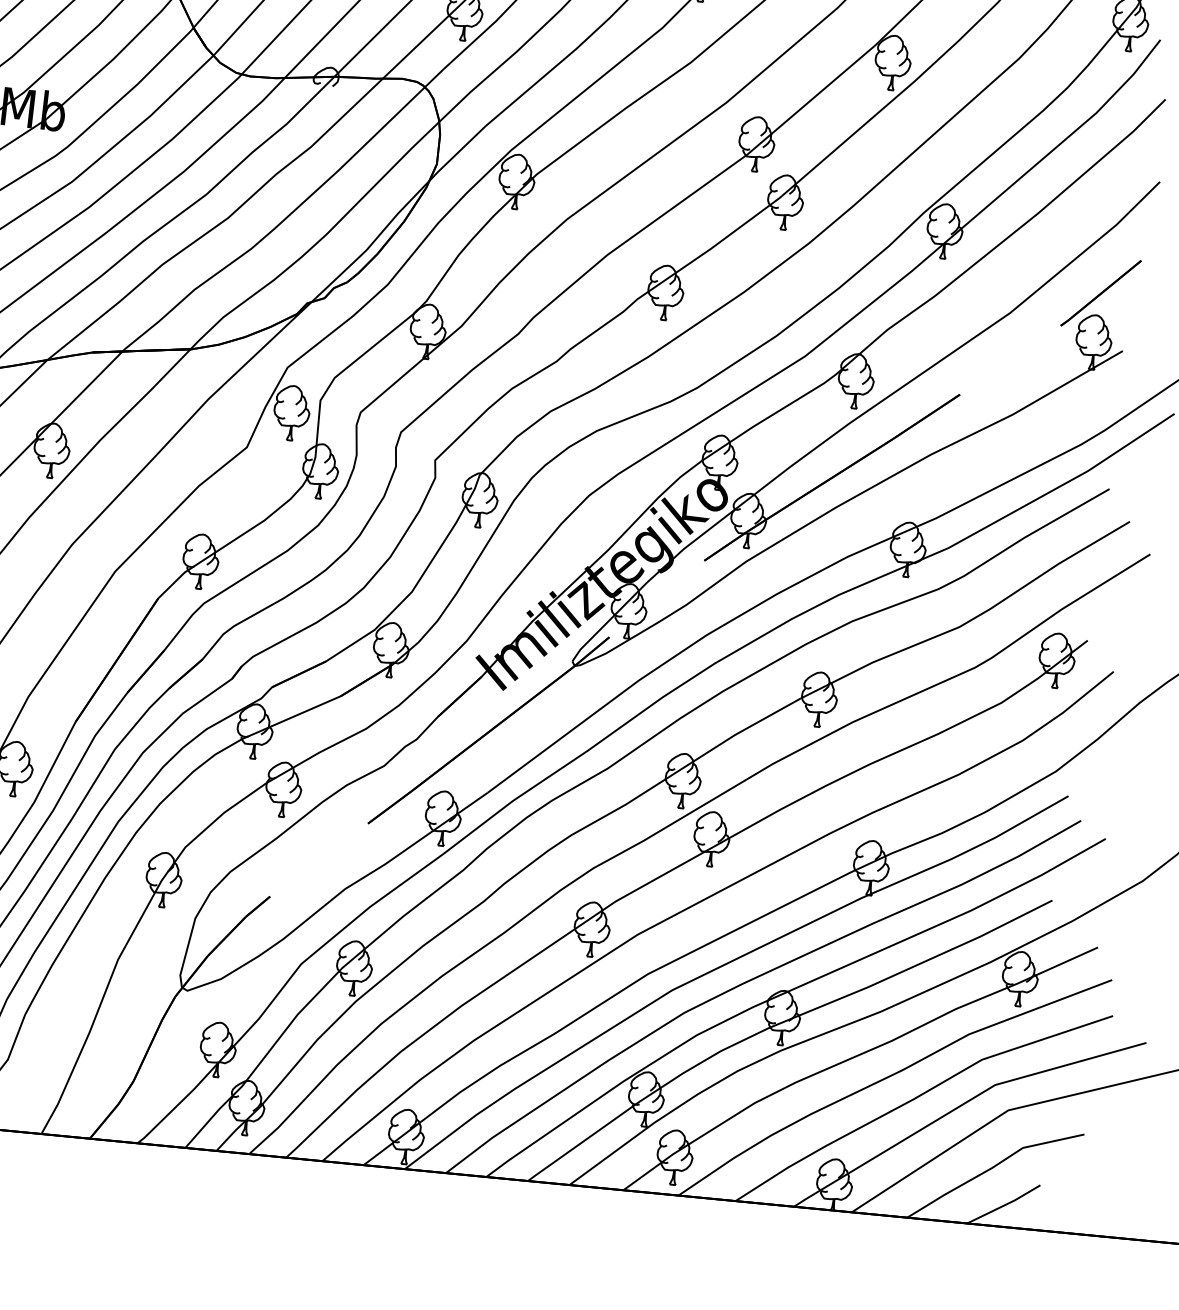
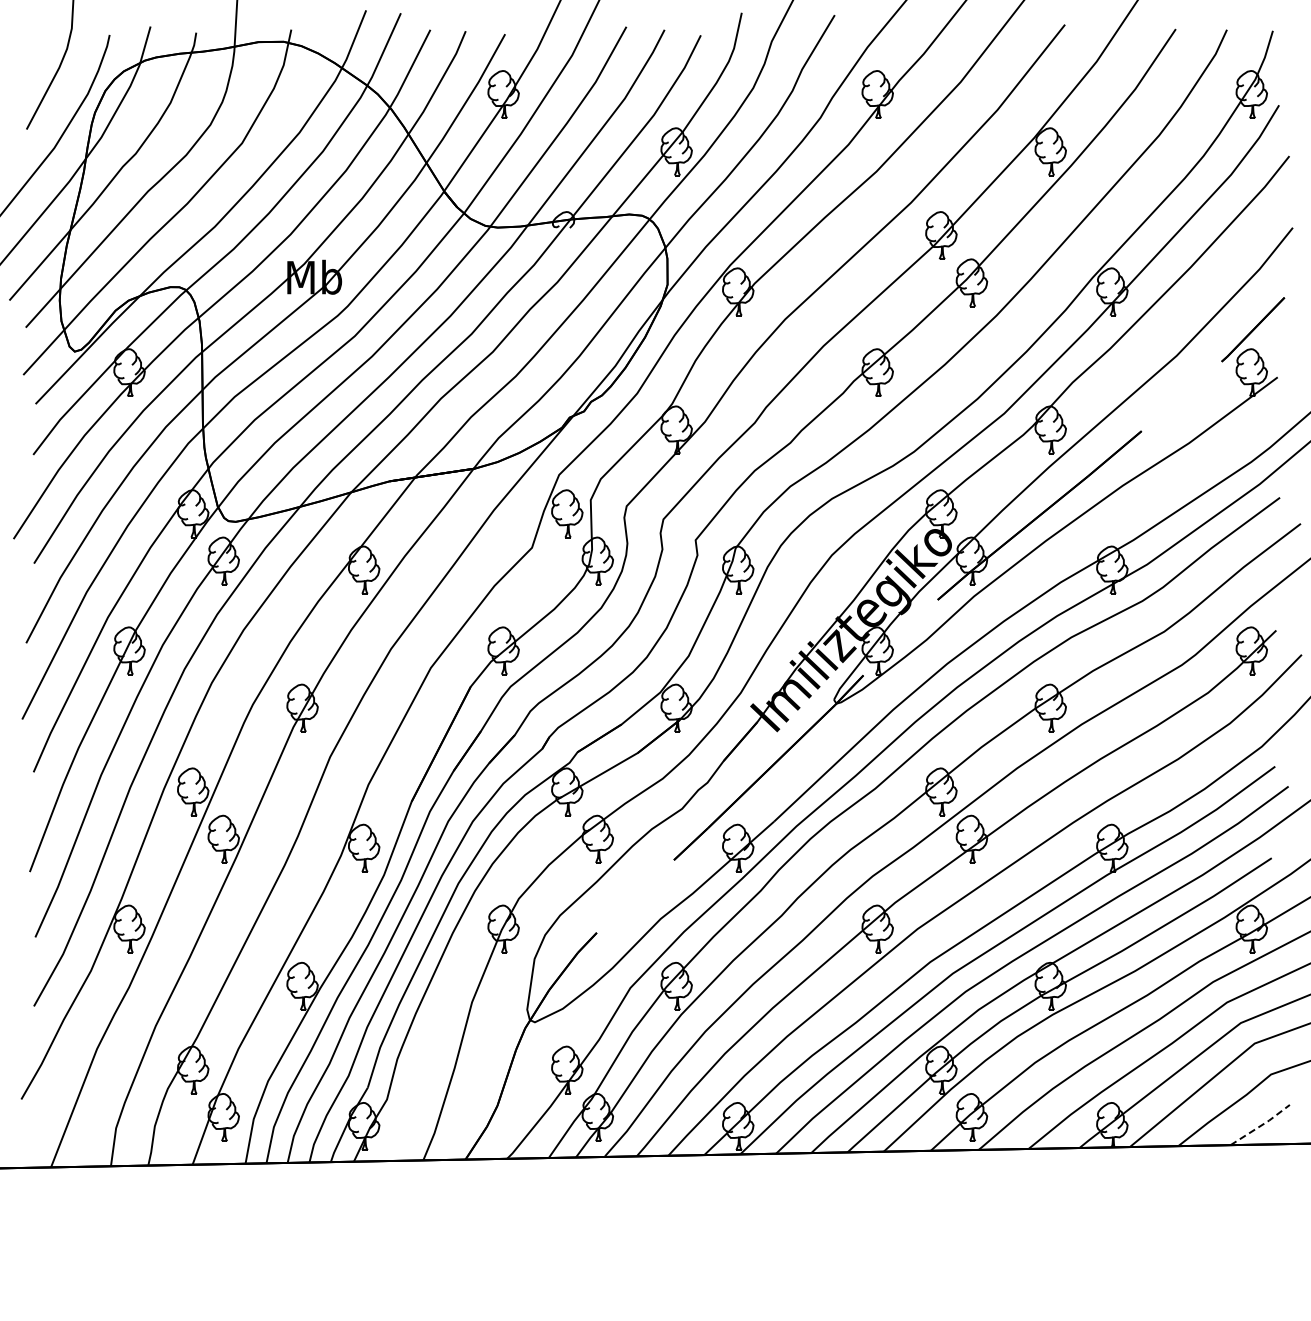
line: (1005, 1205) -> (1261, 1125), solid -> dashed

